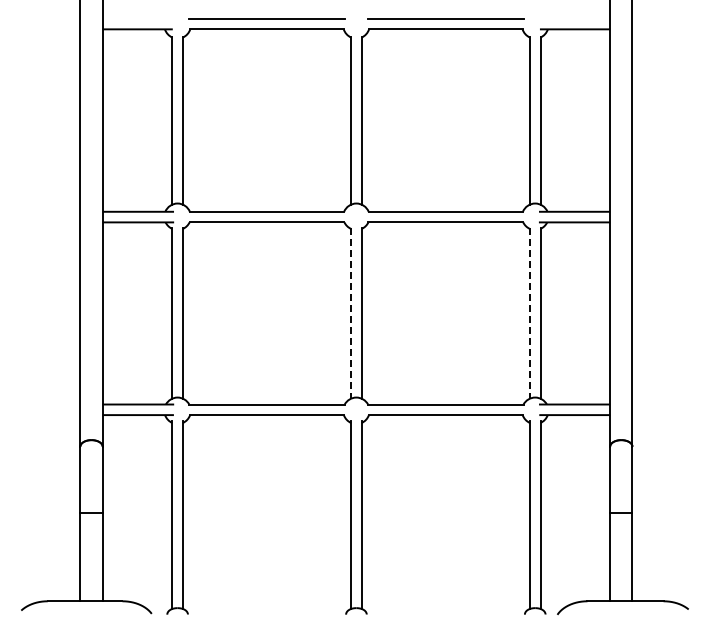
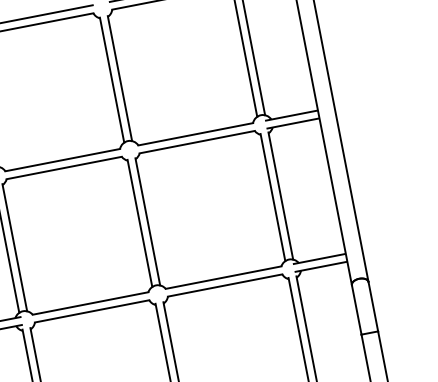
line: (351, 313) -> (140, 223), dashed -> solid
line: (529, 313) -> (272, 197), dashed -> solid

